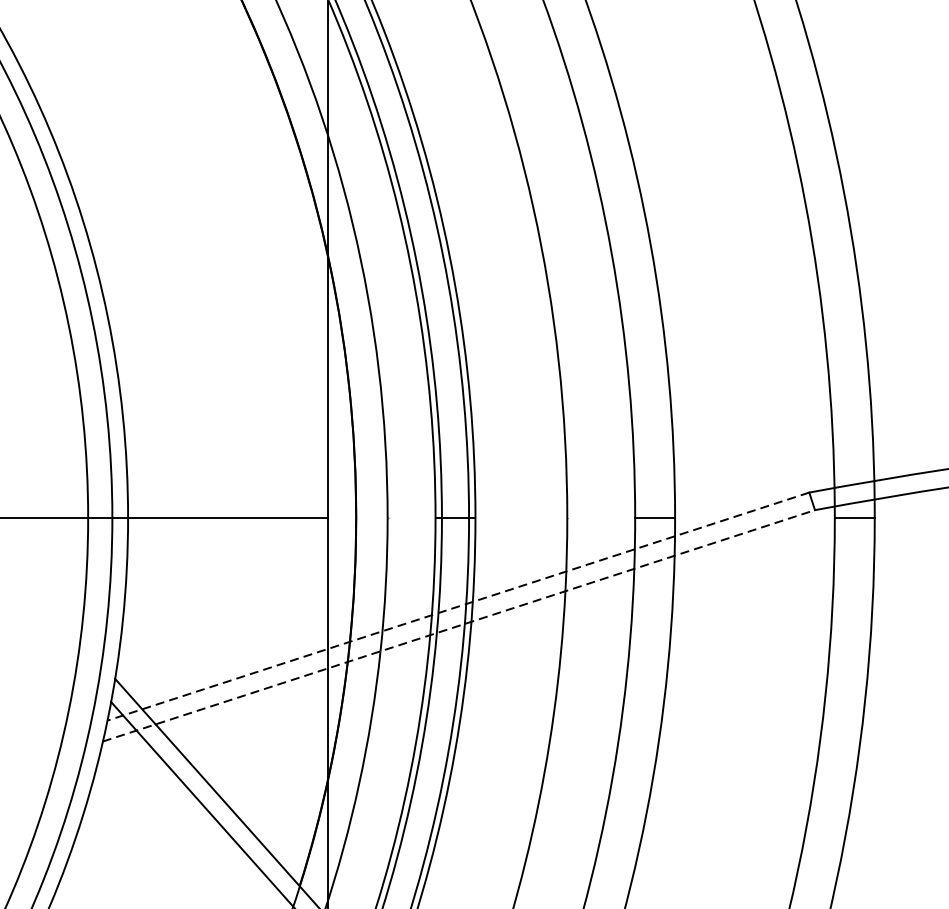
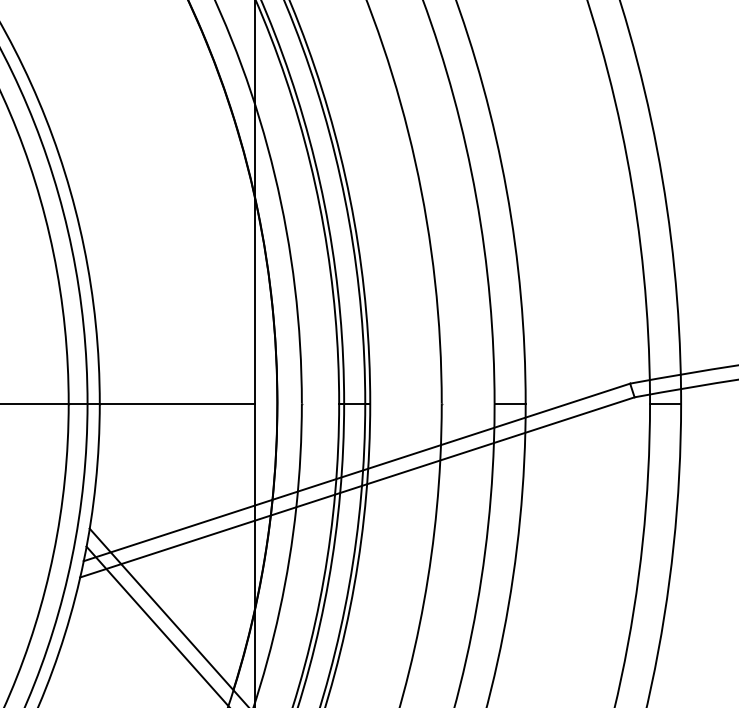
line: (457, 606) -> (356, 472), dashed -> solid
line: (459, 625) -> (357, 487), dashed -> solid

